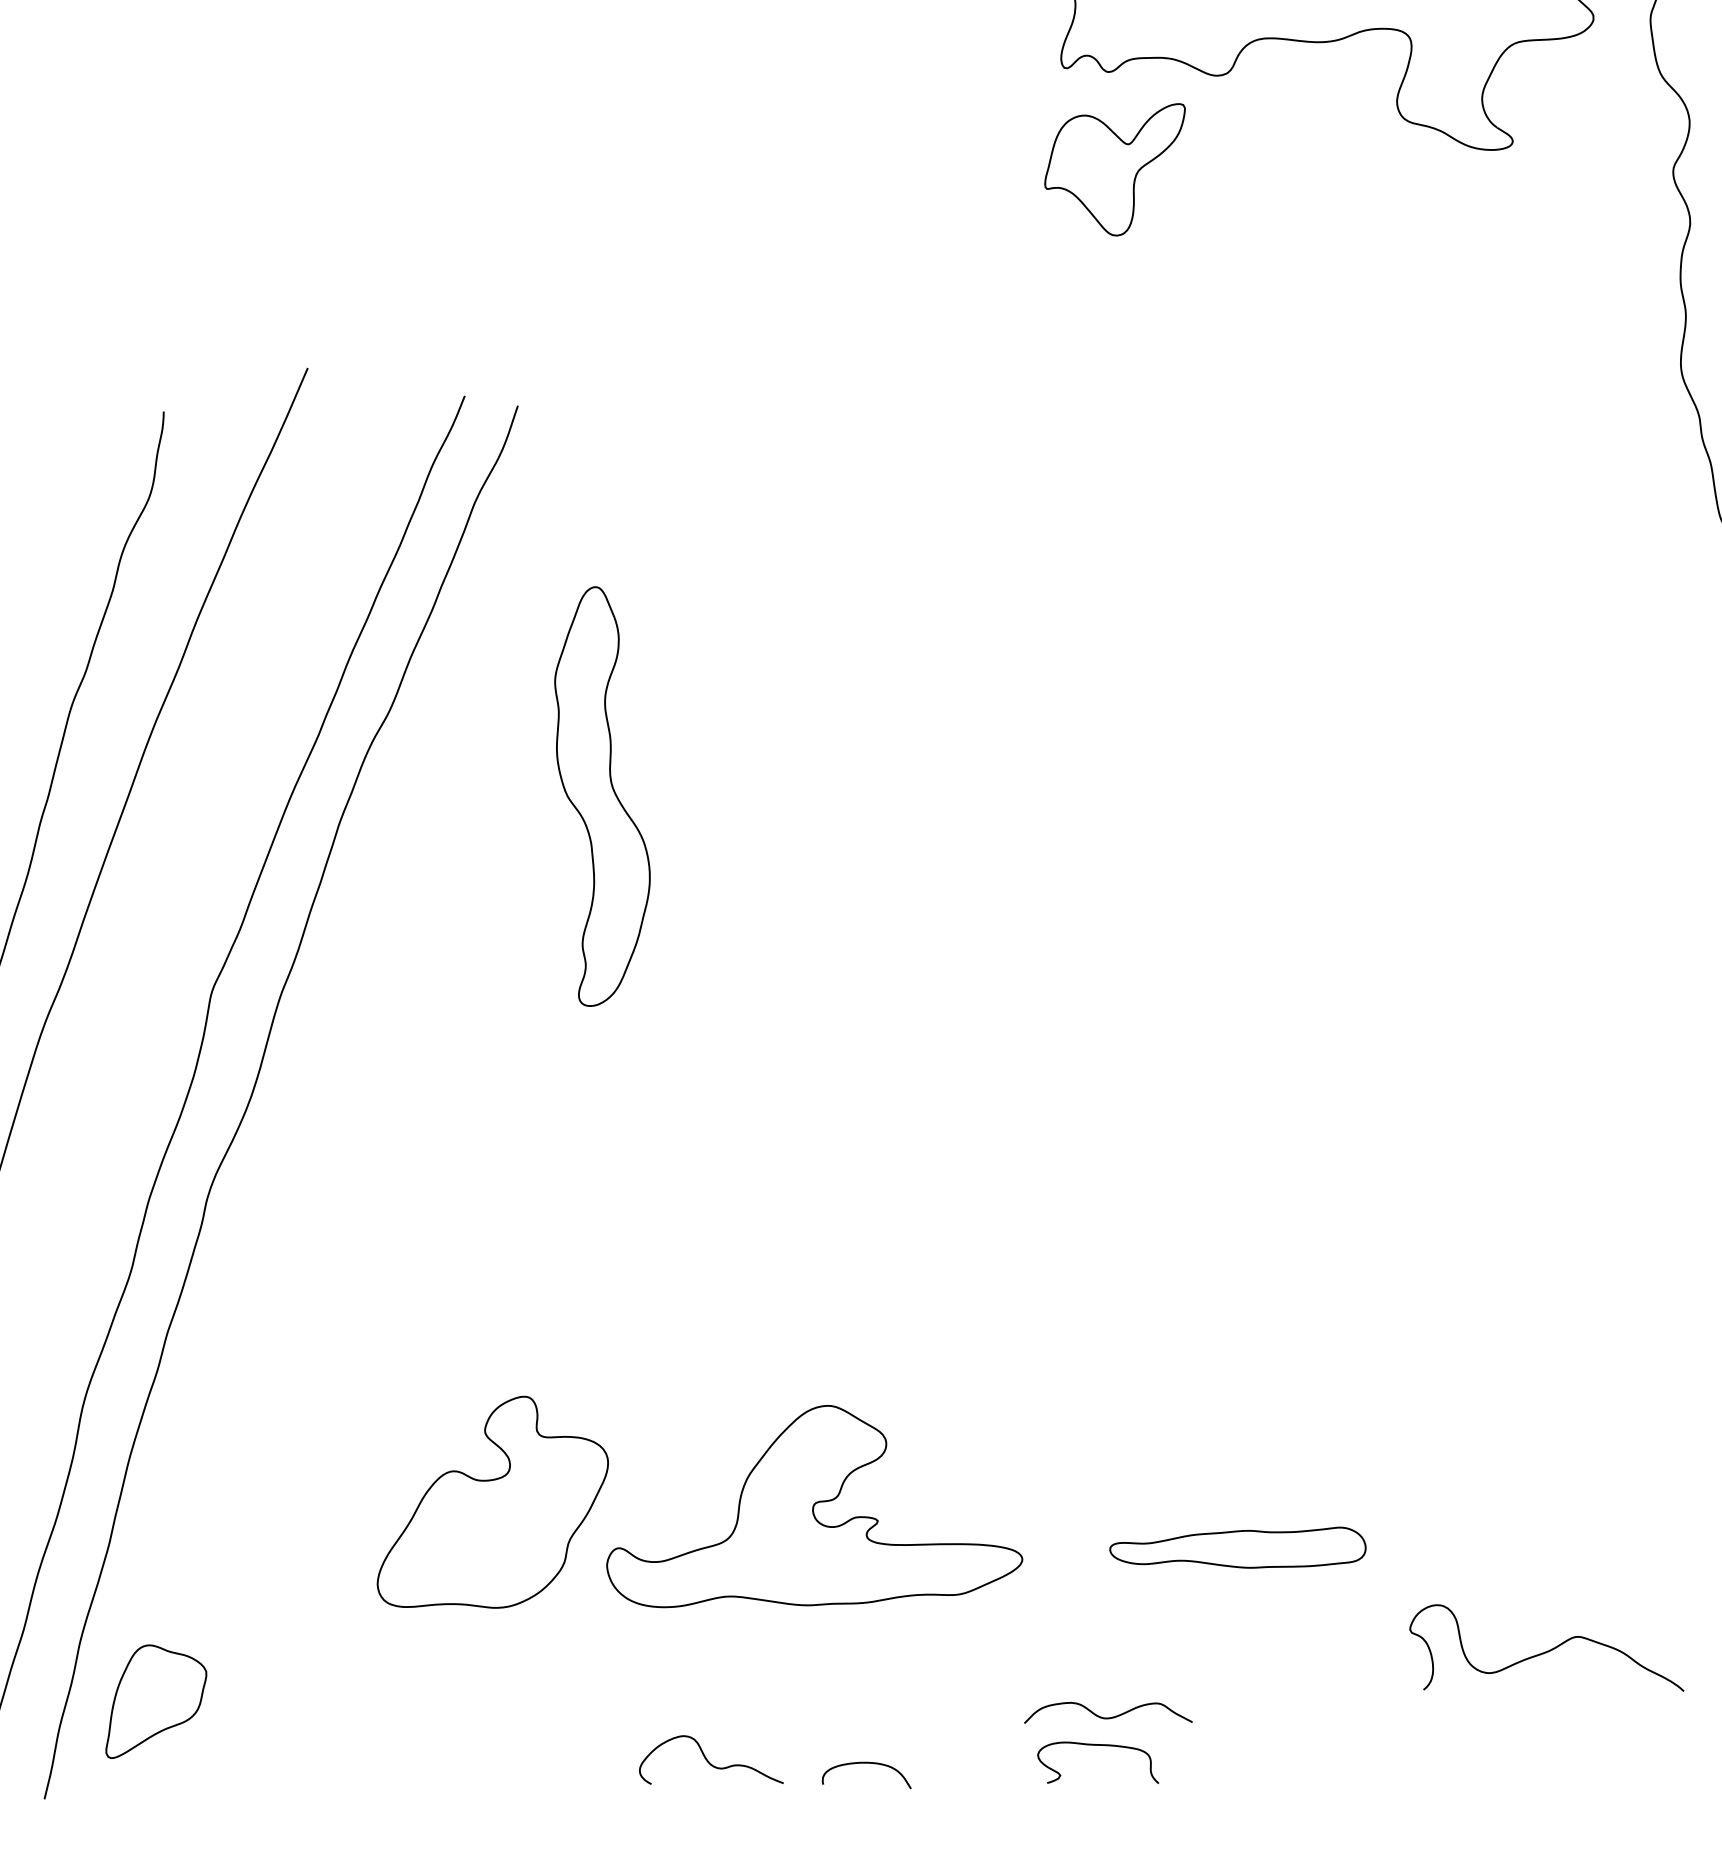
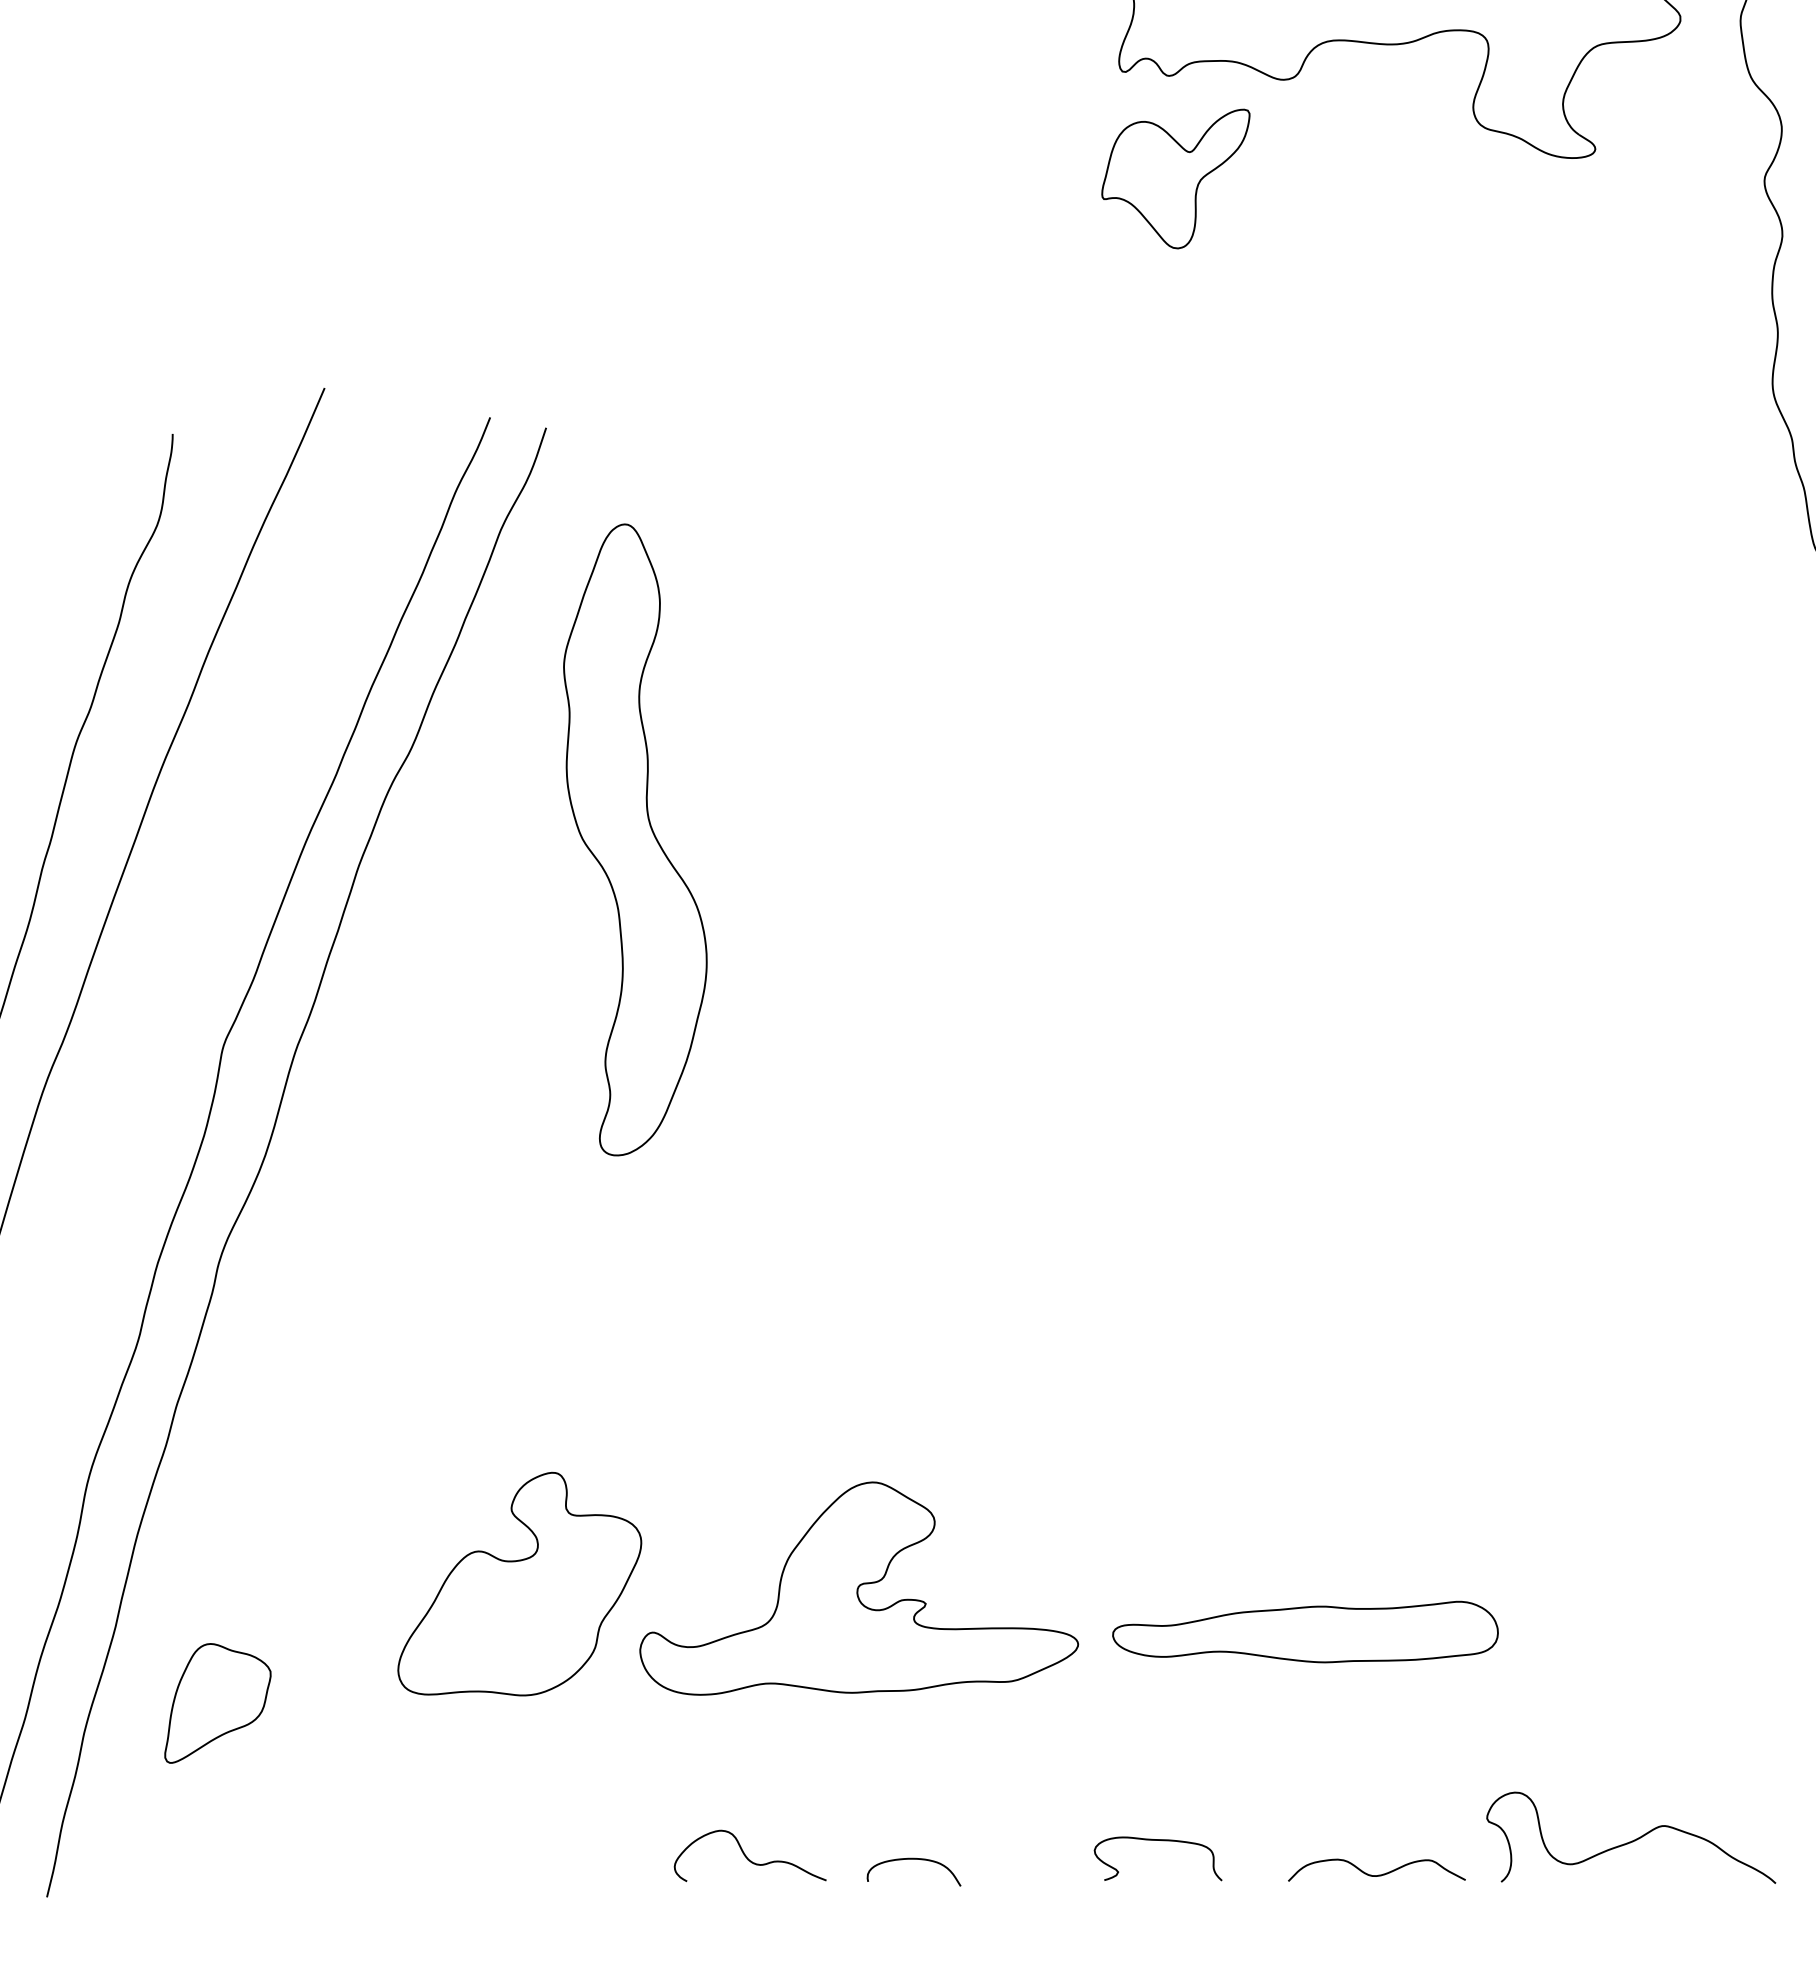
part: (602, 796) -> (635, 839), size x1.43
part: (1237, 1547) -> (1305, 1631), size x1.43
curve: (1547, 1650) -> (1631, 1840), moved
part: (155, 1701) -> (217, 1703), moved
curve: (1109, 1716) -> (1378, 1874), moved

